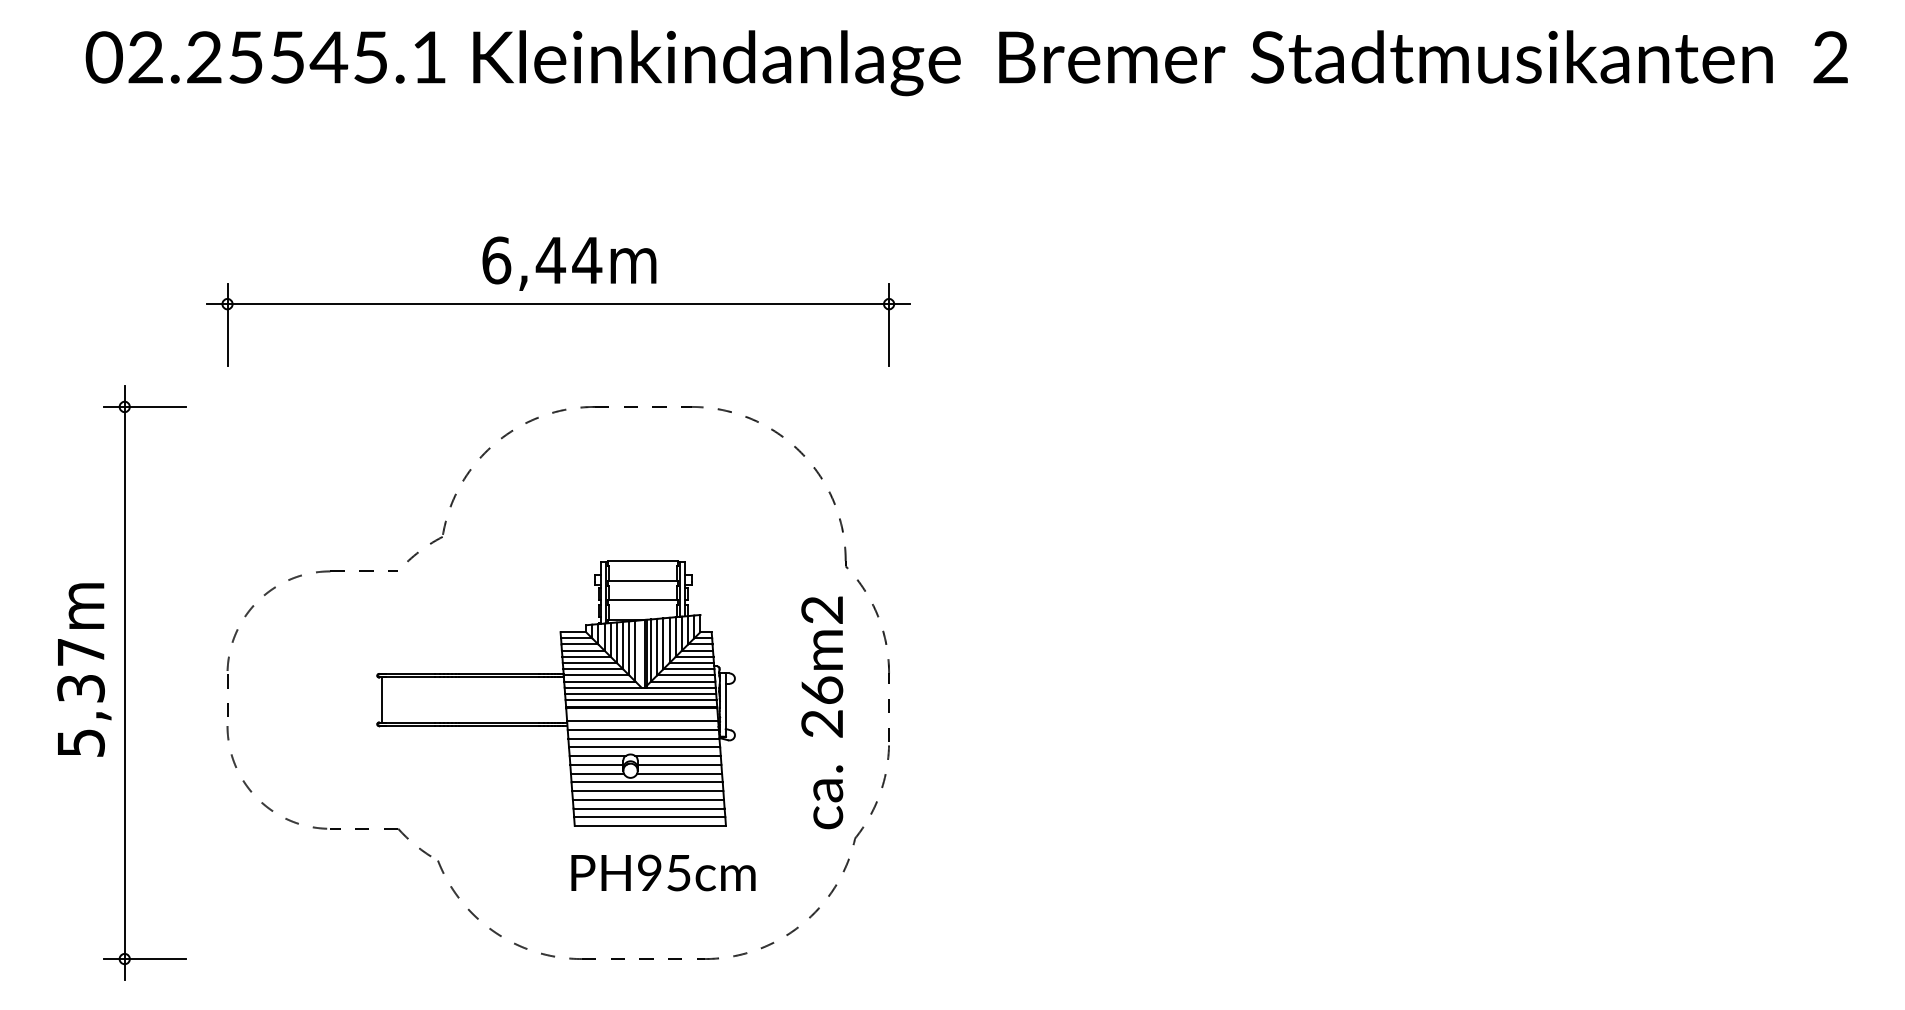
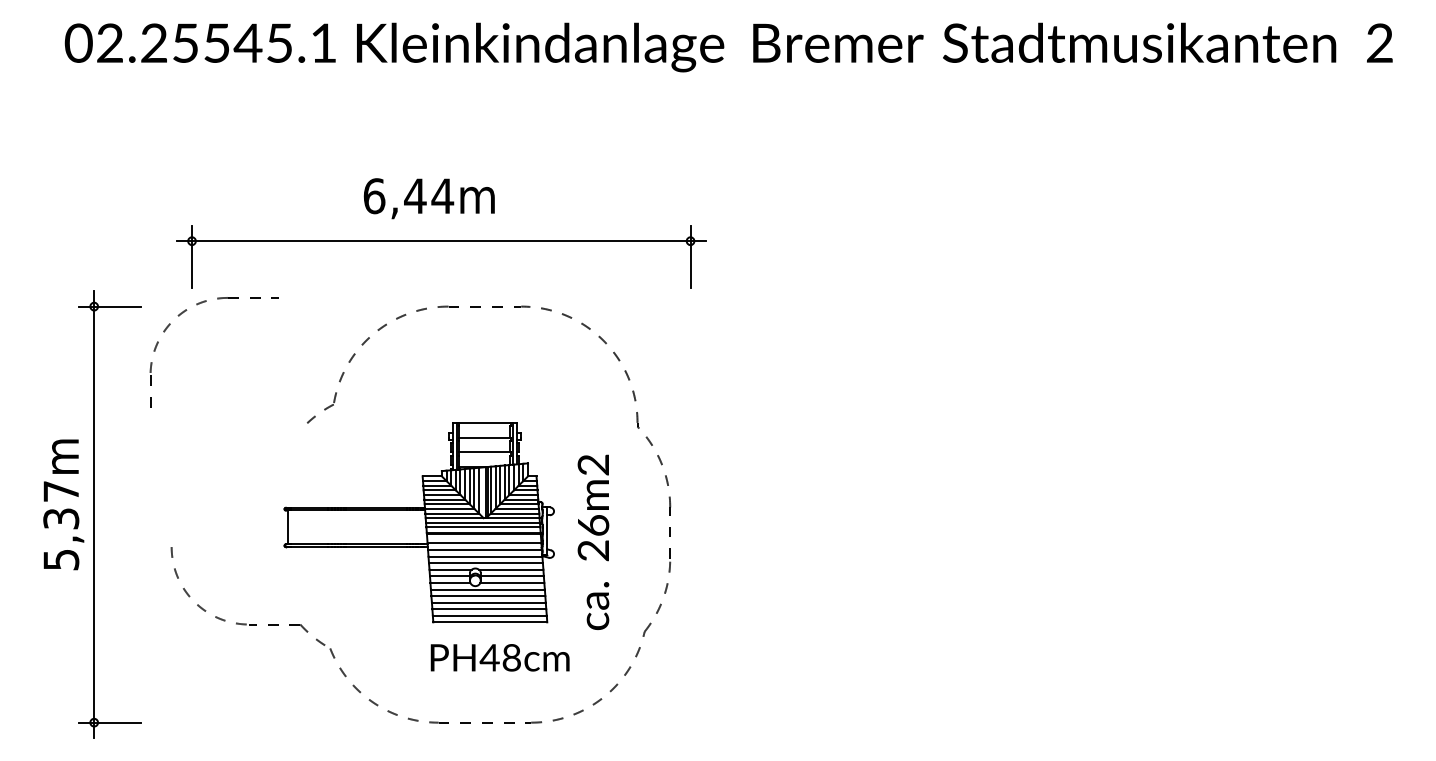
part: (558, 304) -> (441, 241), moved
part: (271, 591) -> (183, 313), moved
text: (822, 712) -> (593, 542), moved
text: (663, 872) -> (500, 657), PH95cm -> PH48cm

